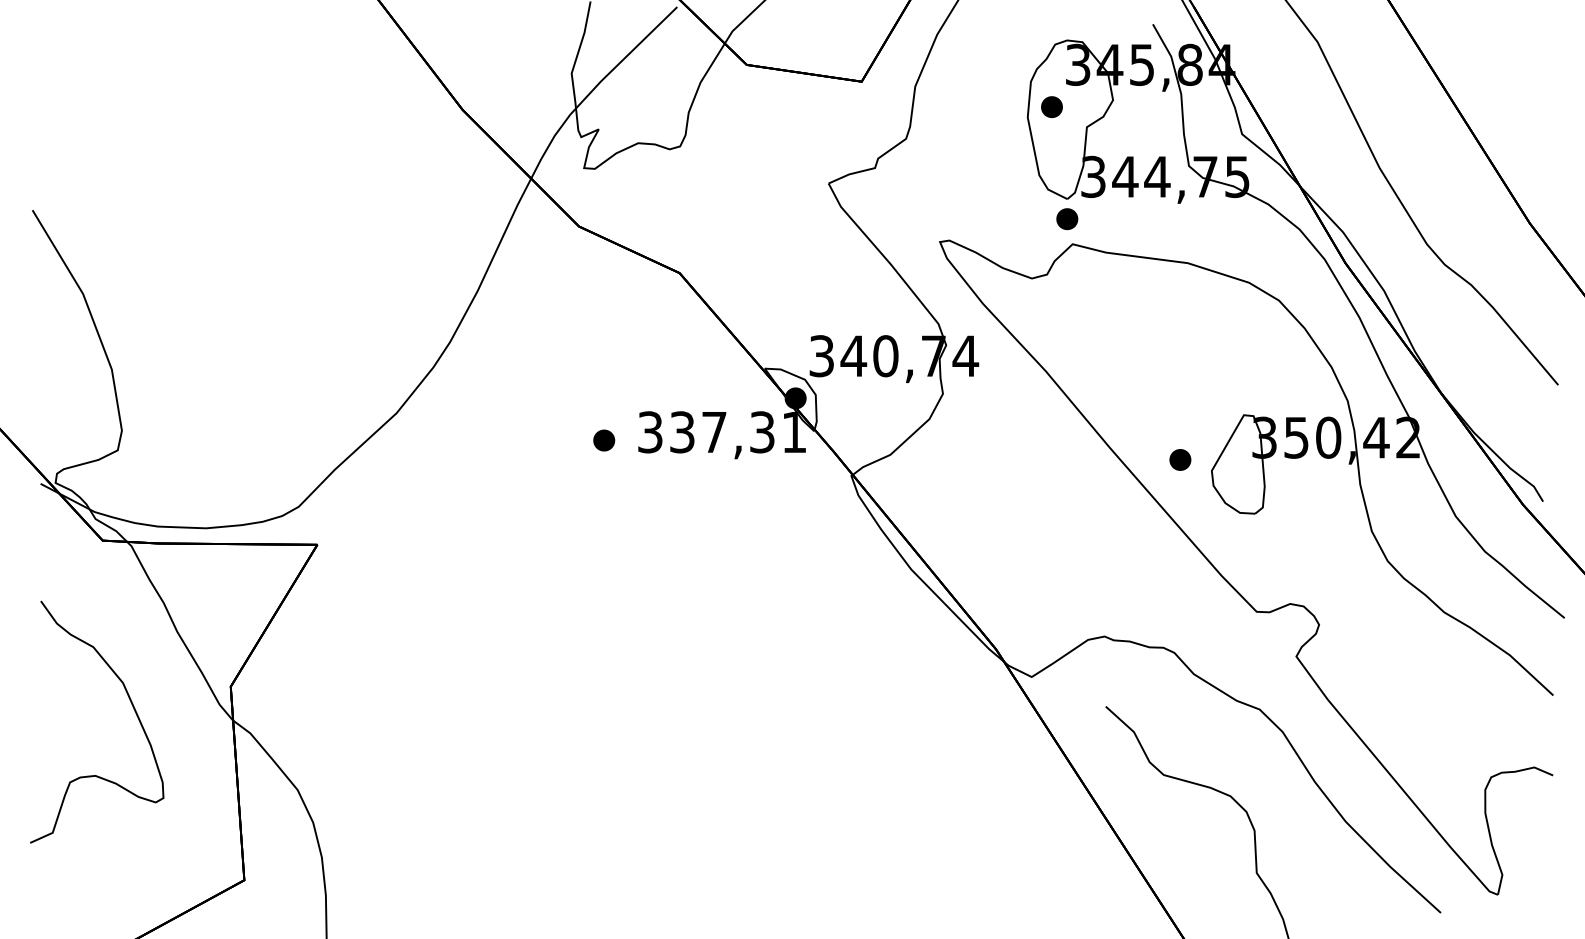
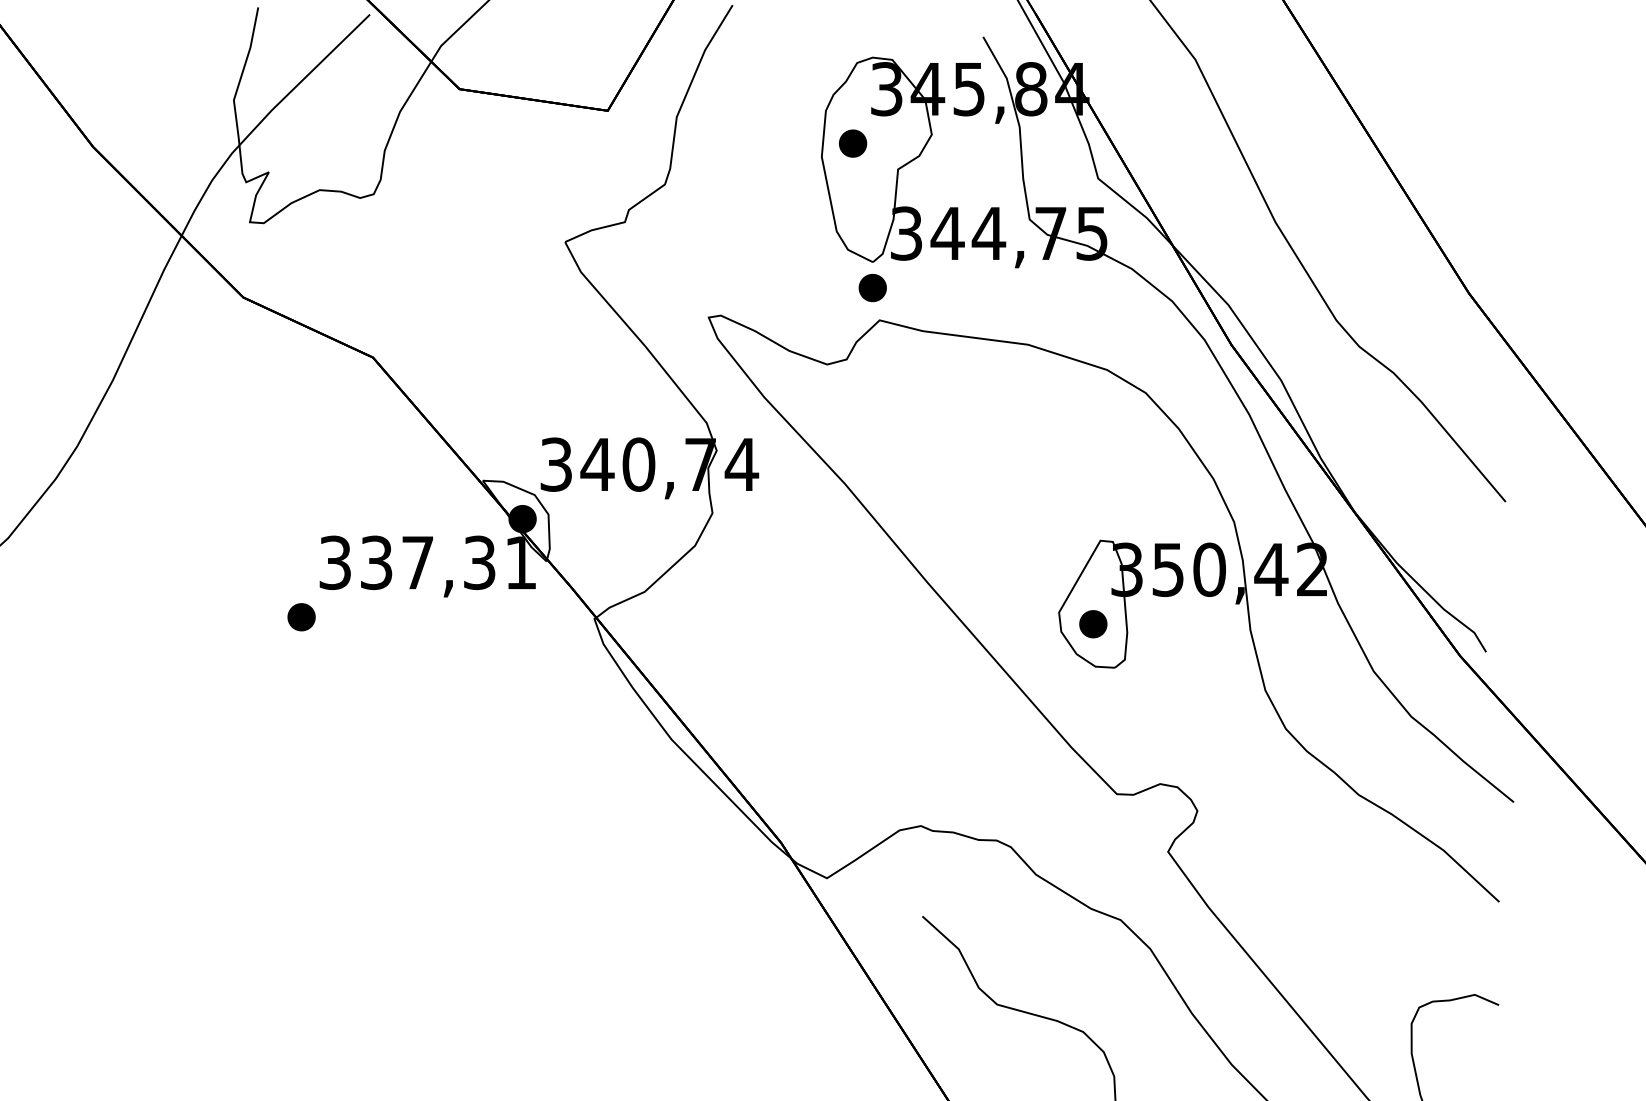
part: (604, 440) -> (301, 617), moved
part: (1180, 459) -> (1093, 623), moved

